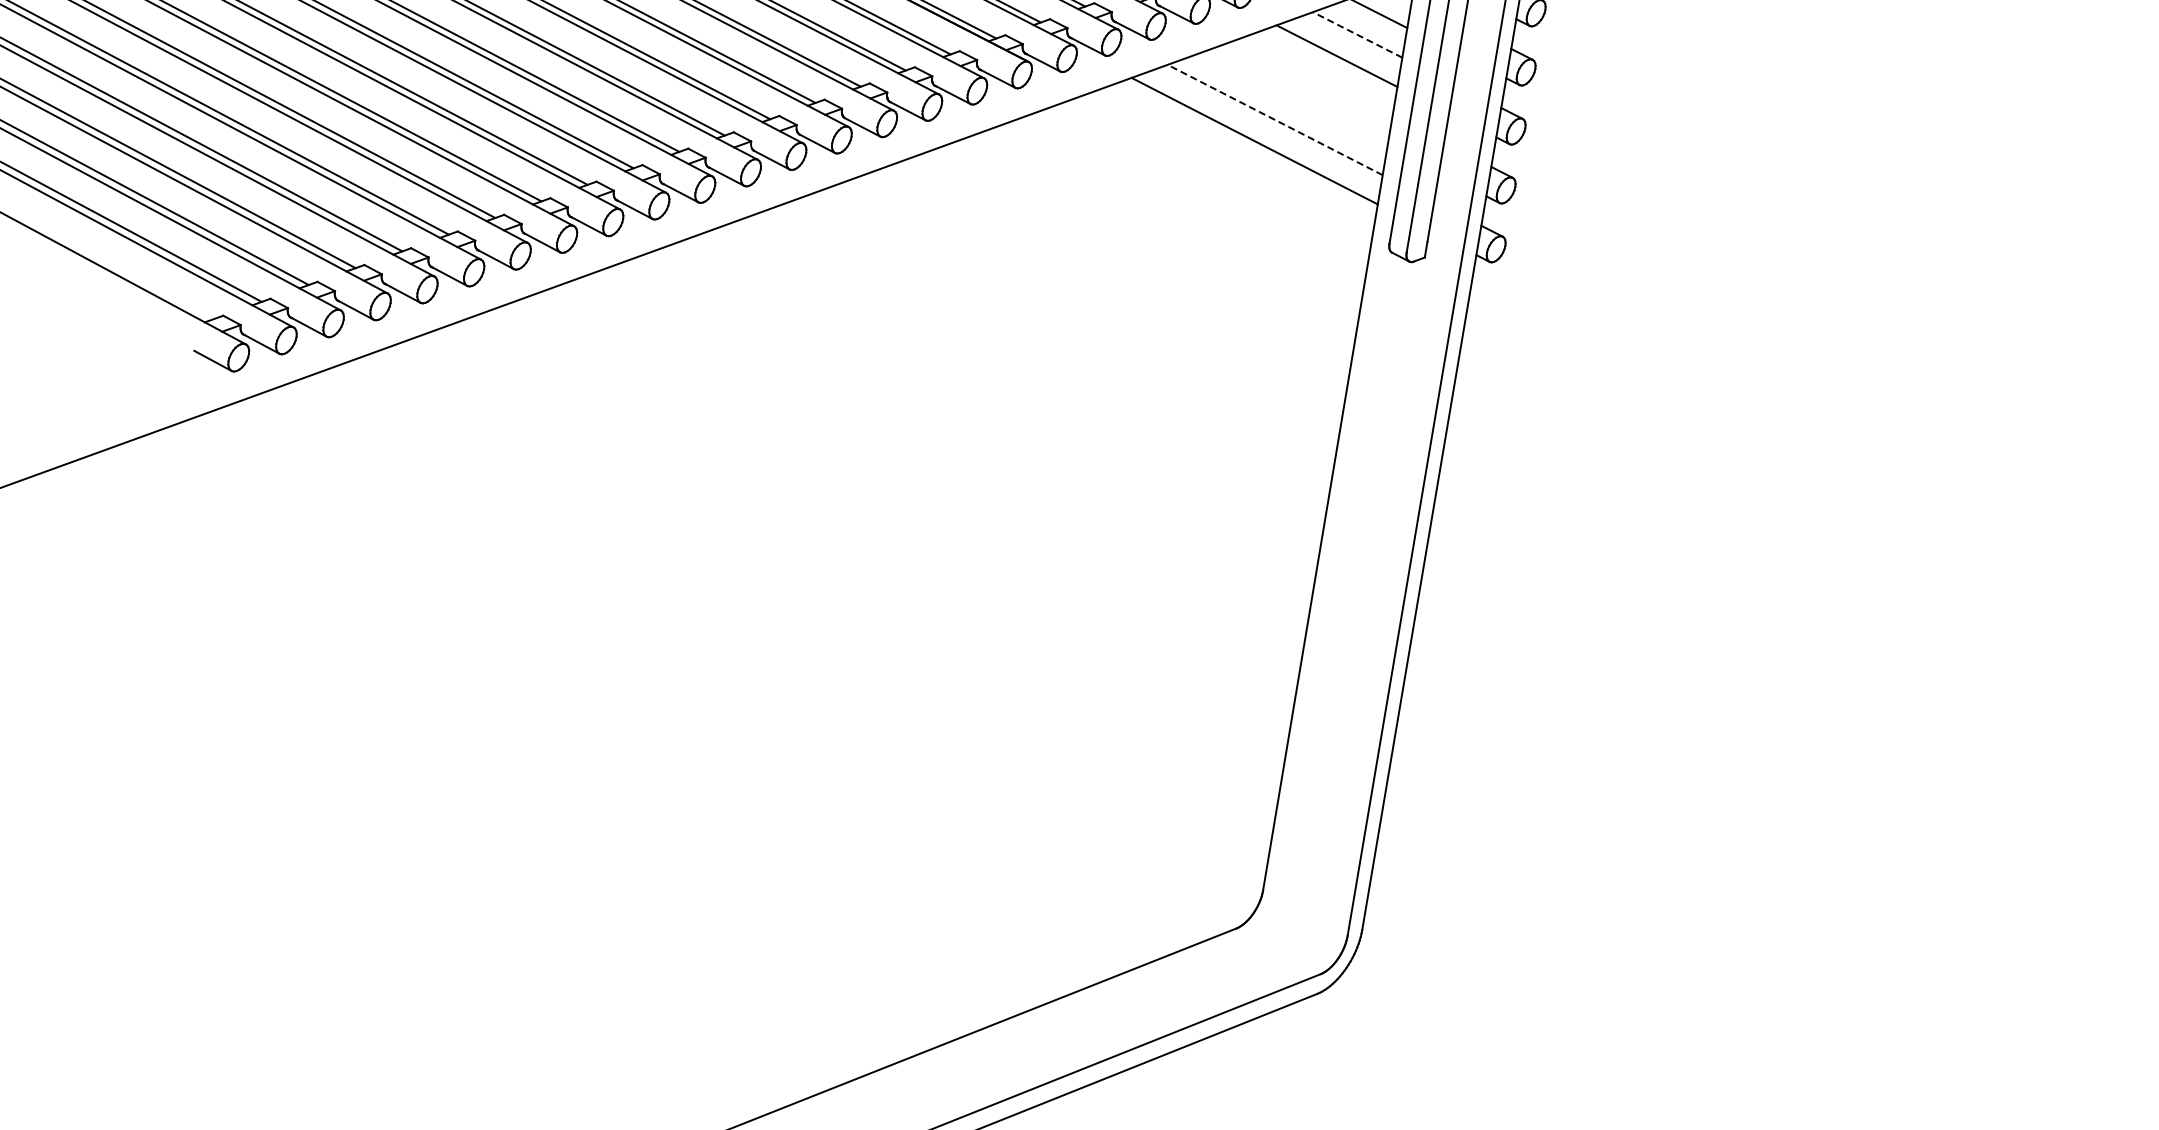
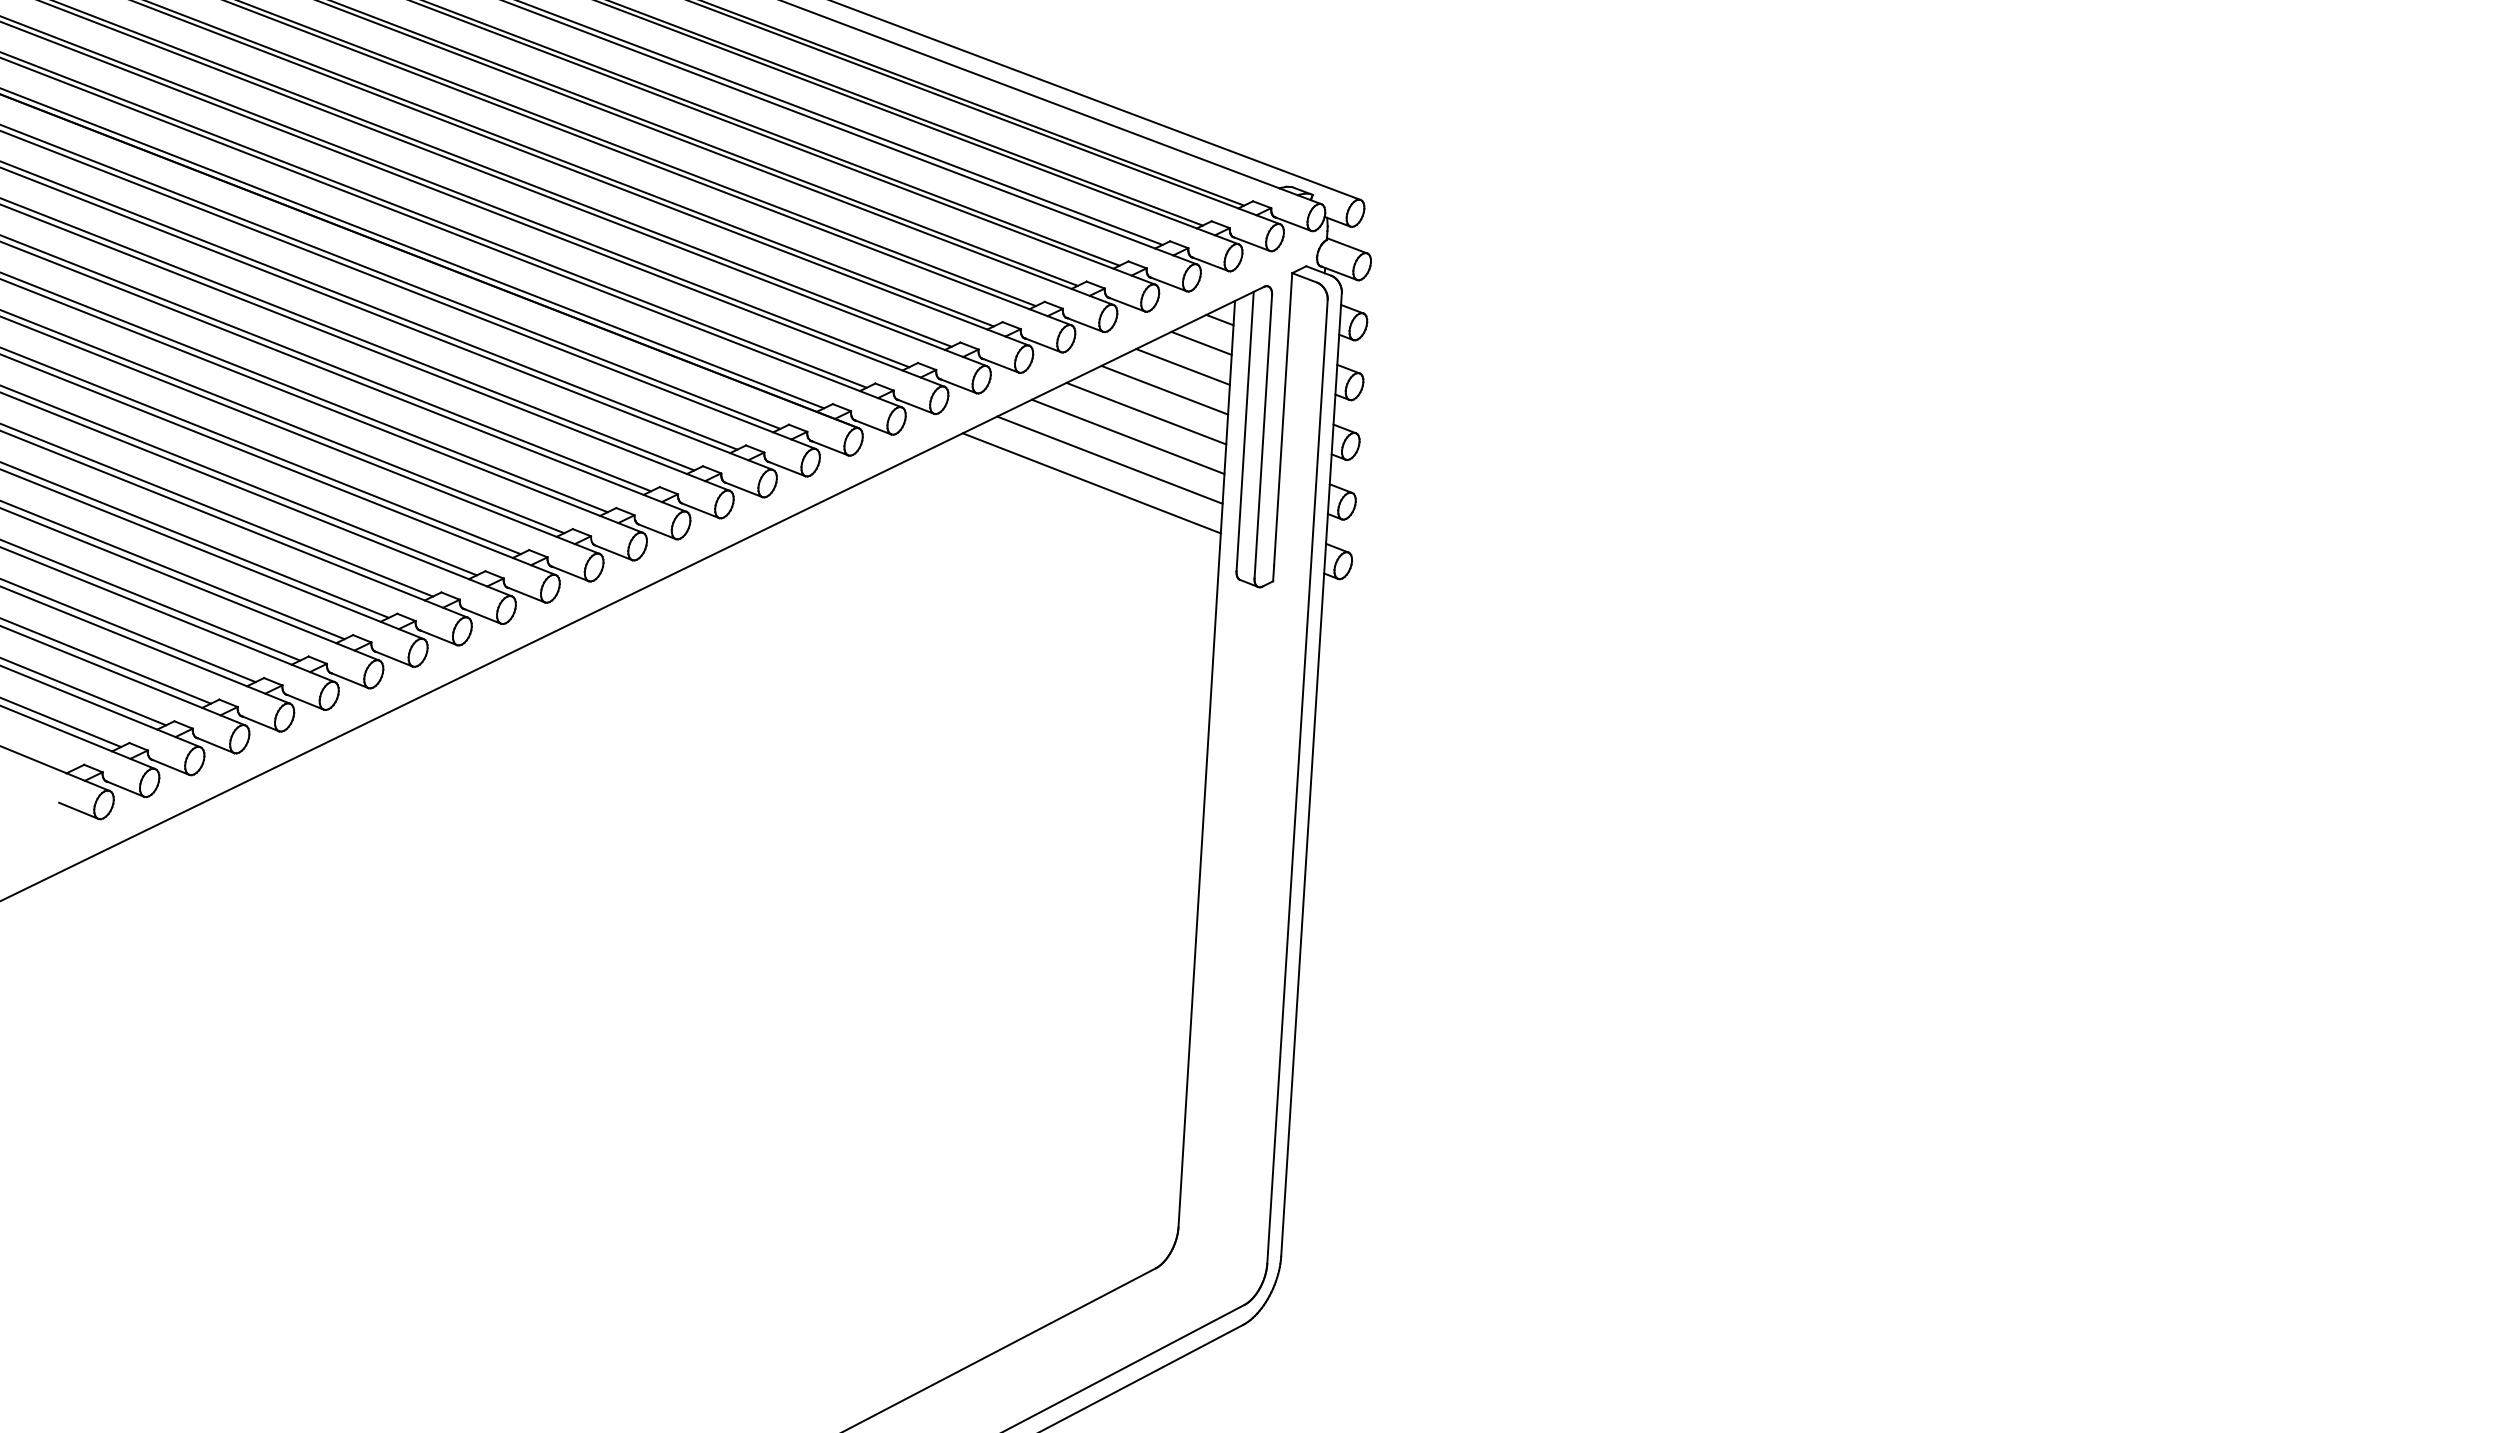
line: (1357, 34) -> (1182, 366), dashed -> solid
line: (1316, 77) -> (1146, 413), added
line: (1295, 98) -> (1127, 436), added
line: (1274, 120) -> (1109, 460), dashed -> solid

